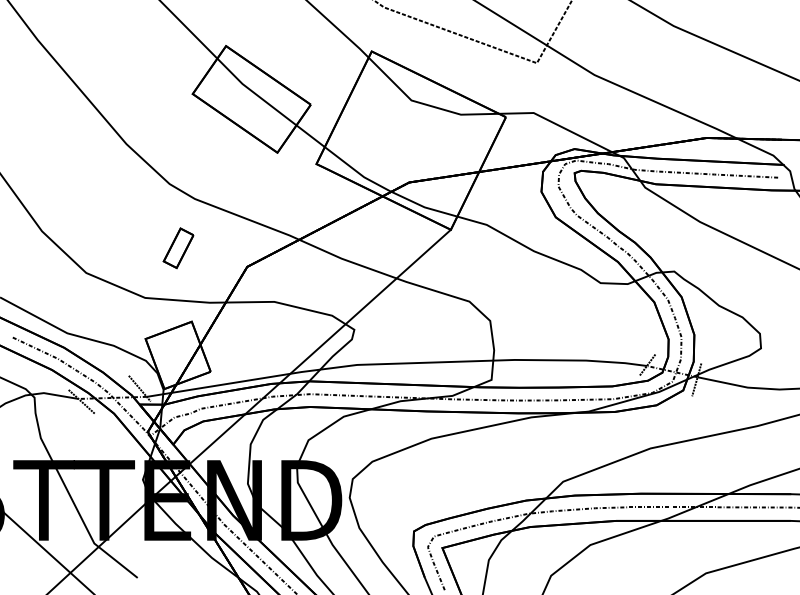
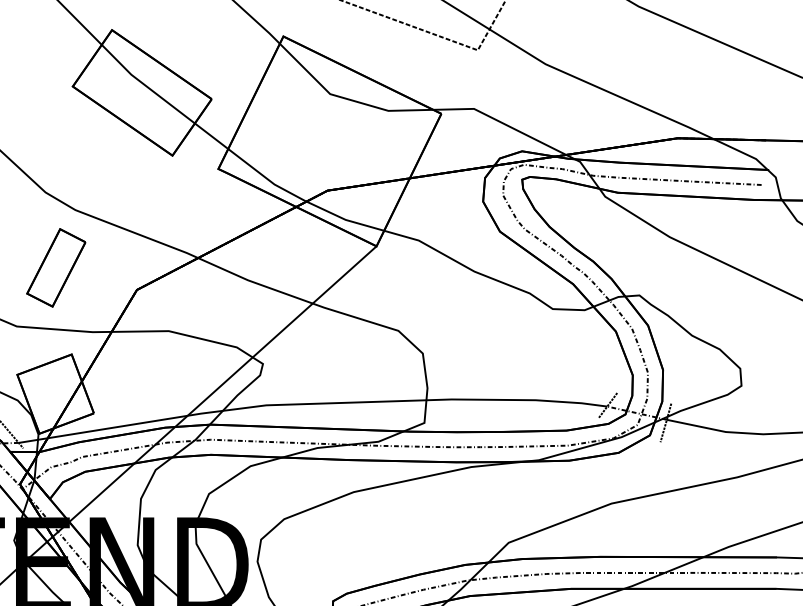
part: (178, 248) -> (56, 268), size x1.67

